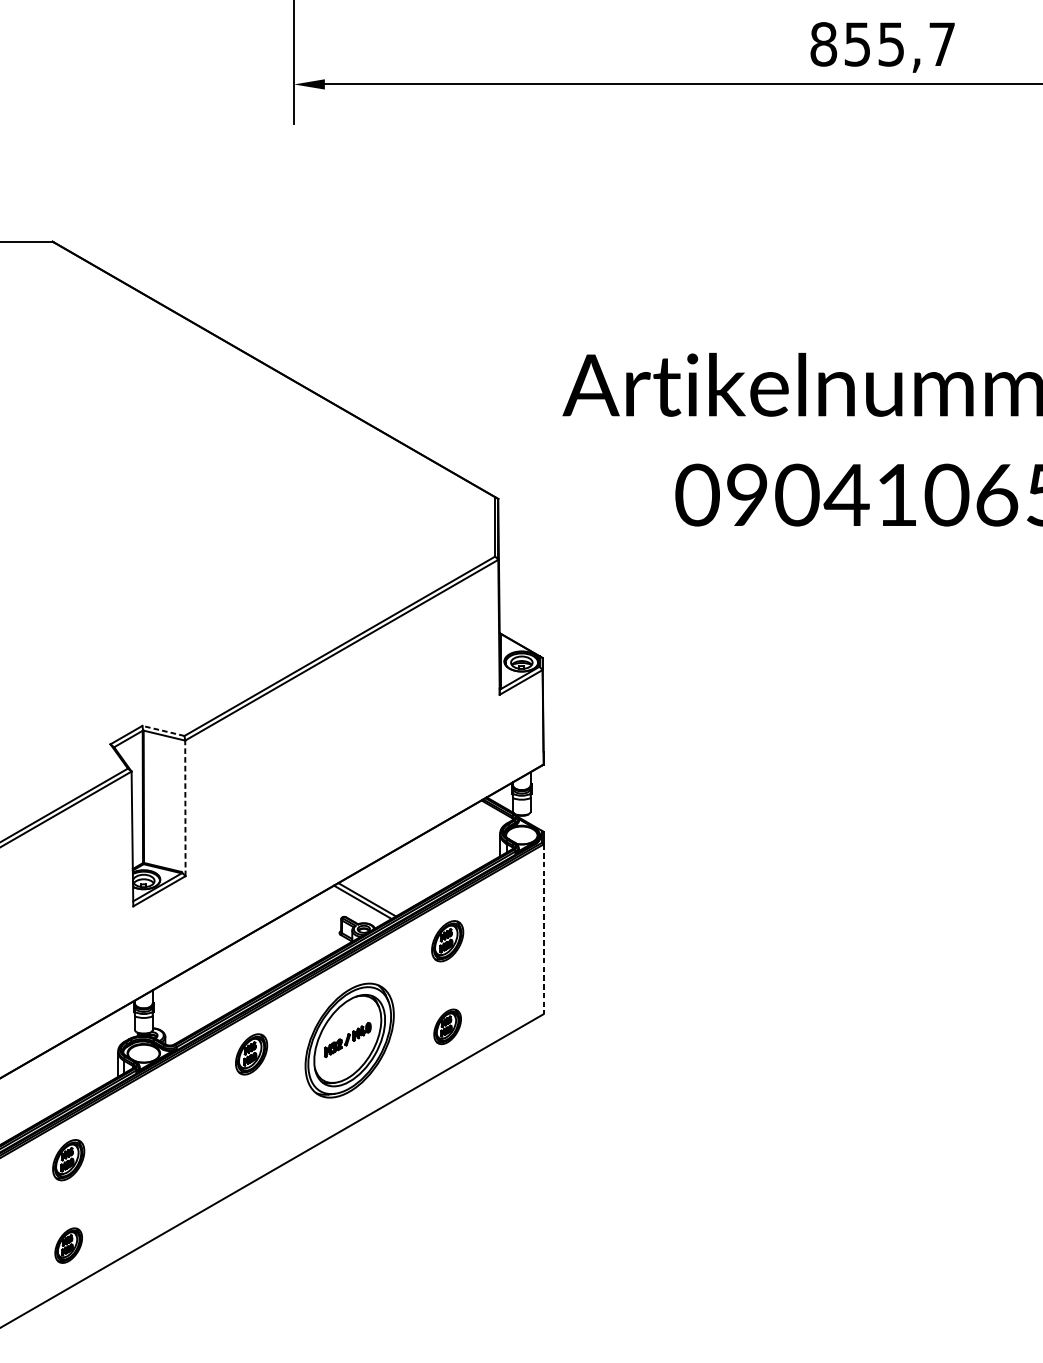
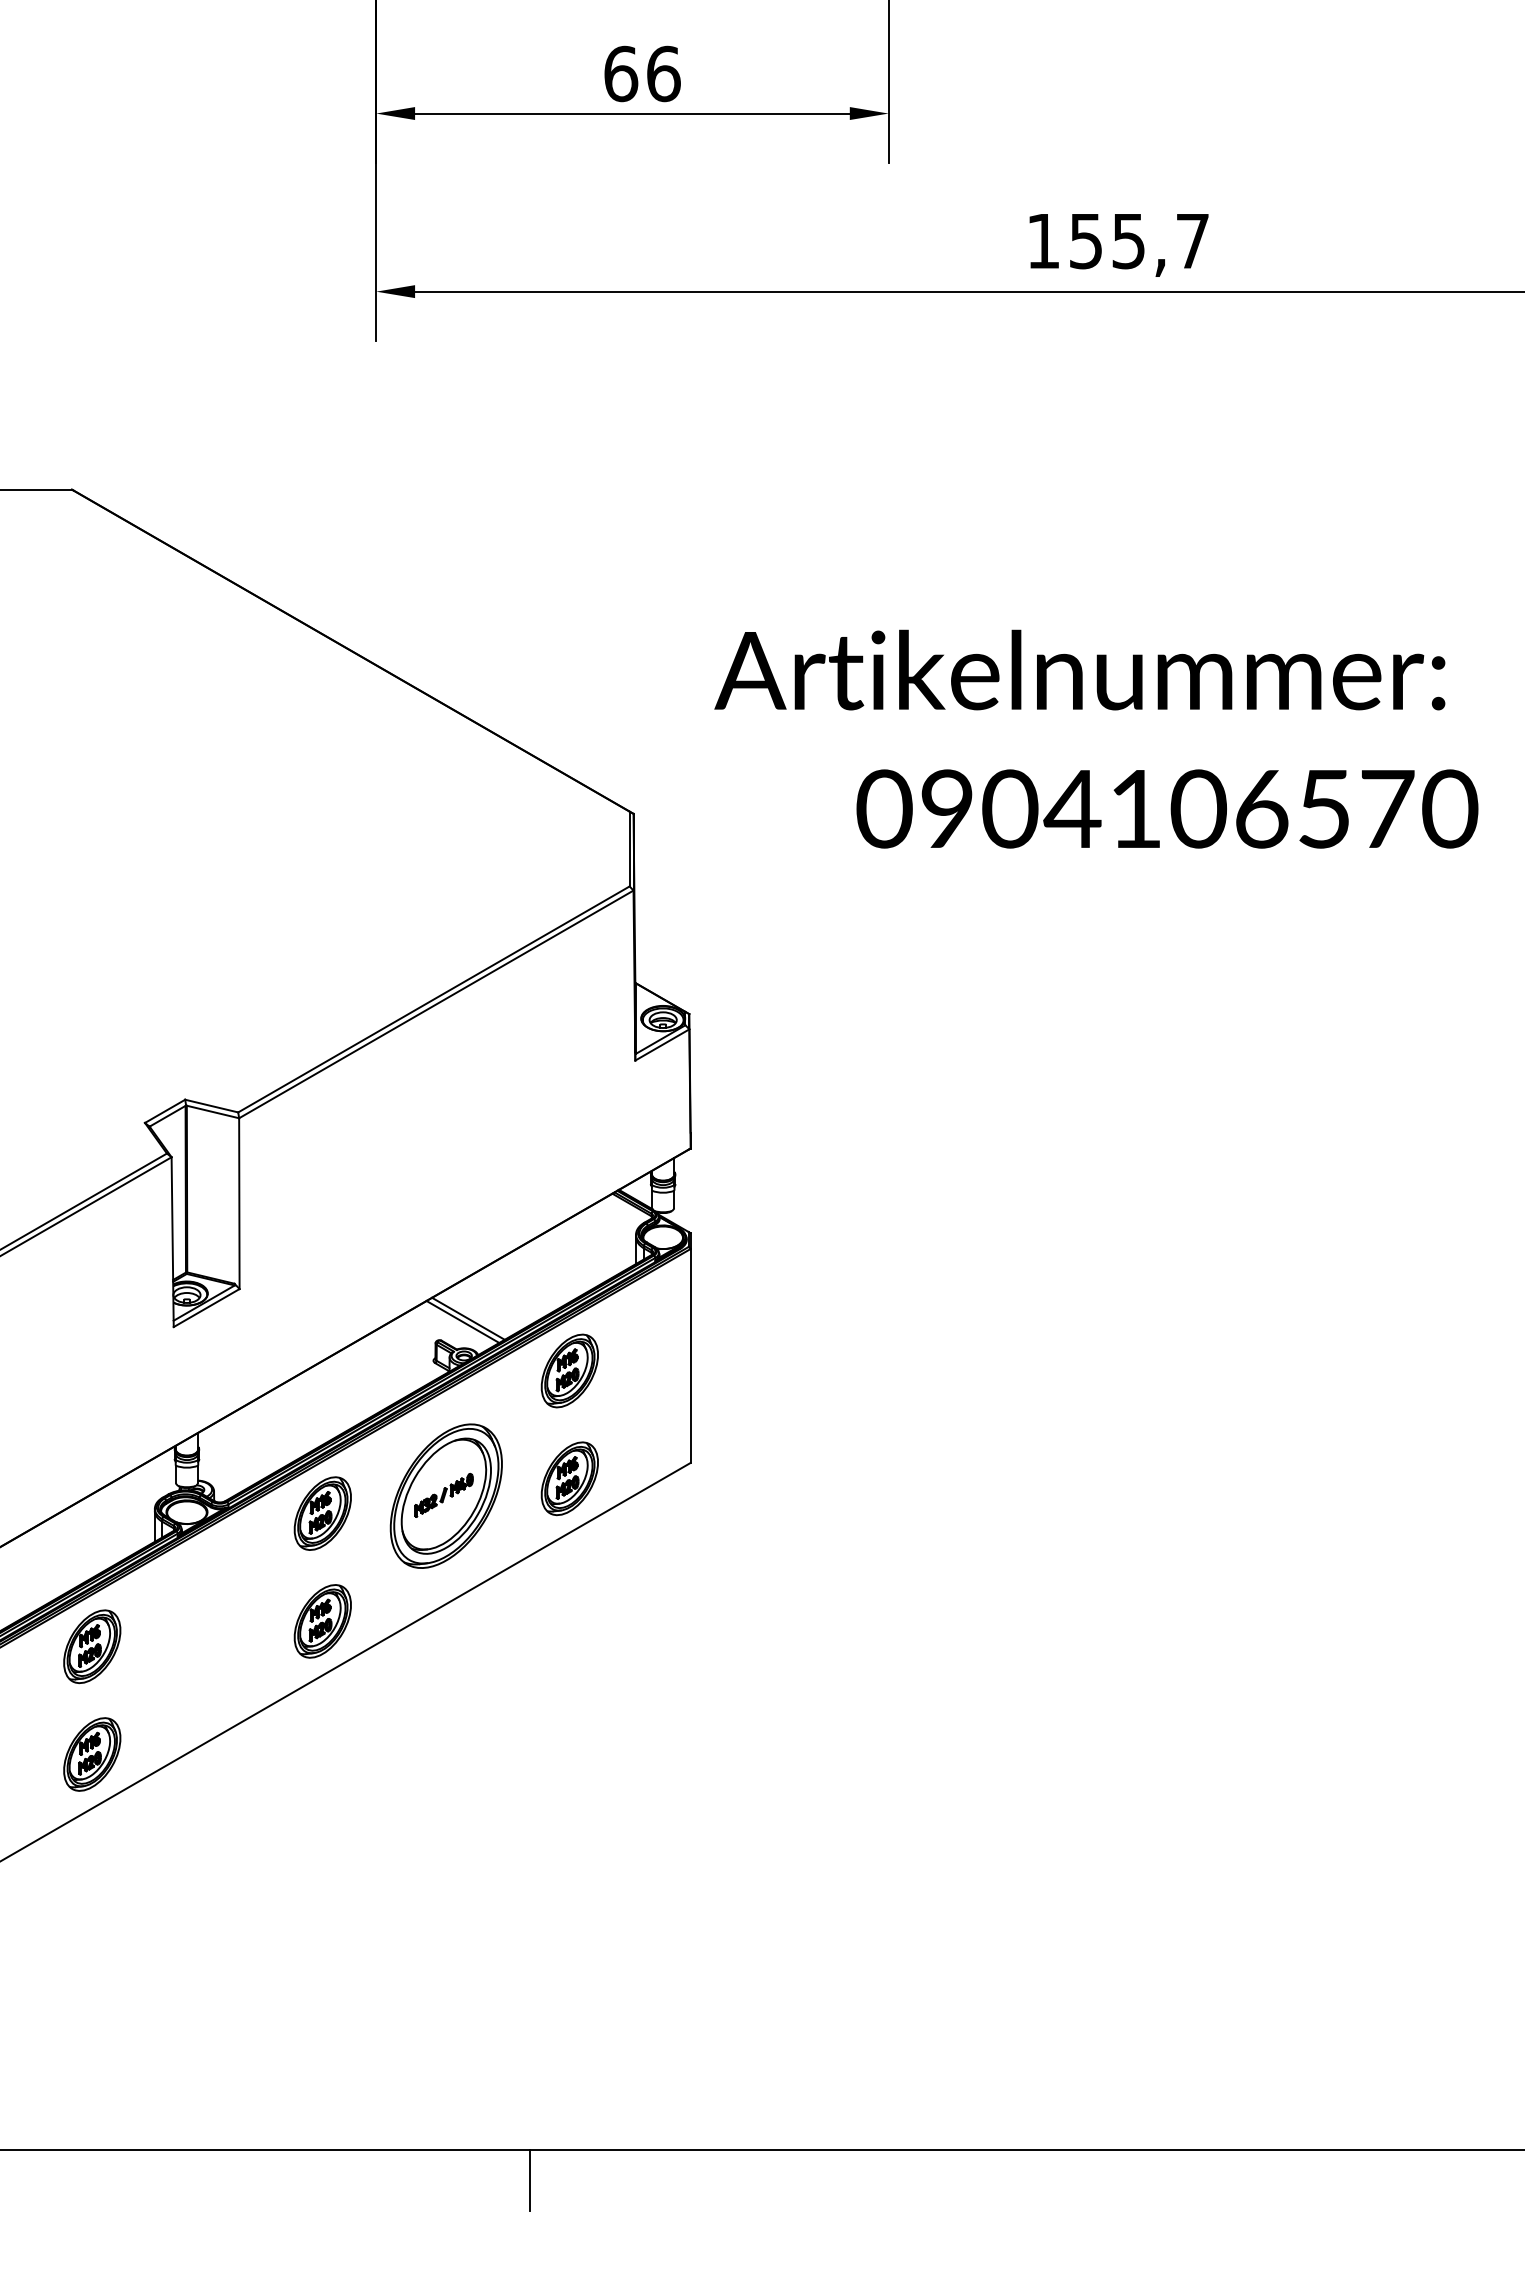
text: (823, 44) -> (1043, 241), 855,7 -> 155,7
line: (163, 730) -> (211, 1105), dashed -> solid
line: (185, 808) -> (239, 1203), dashed -> solid
line: (543, 928) -> (690, 1355), dashed -> solid
part: (447, 940) -> (569, 1370), size x1.43
part: (447, 1026) -> (569, 1478), size x1.67
part: (251, 1054) -> (322, 1513), size x1.43
part: (251, 1140) -> (322, 1621), added
part: (68, 1159) -> (92, 1646), size x1.43
part: (68, 1245) -> (92, 1754), size x1.67

